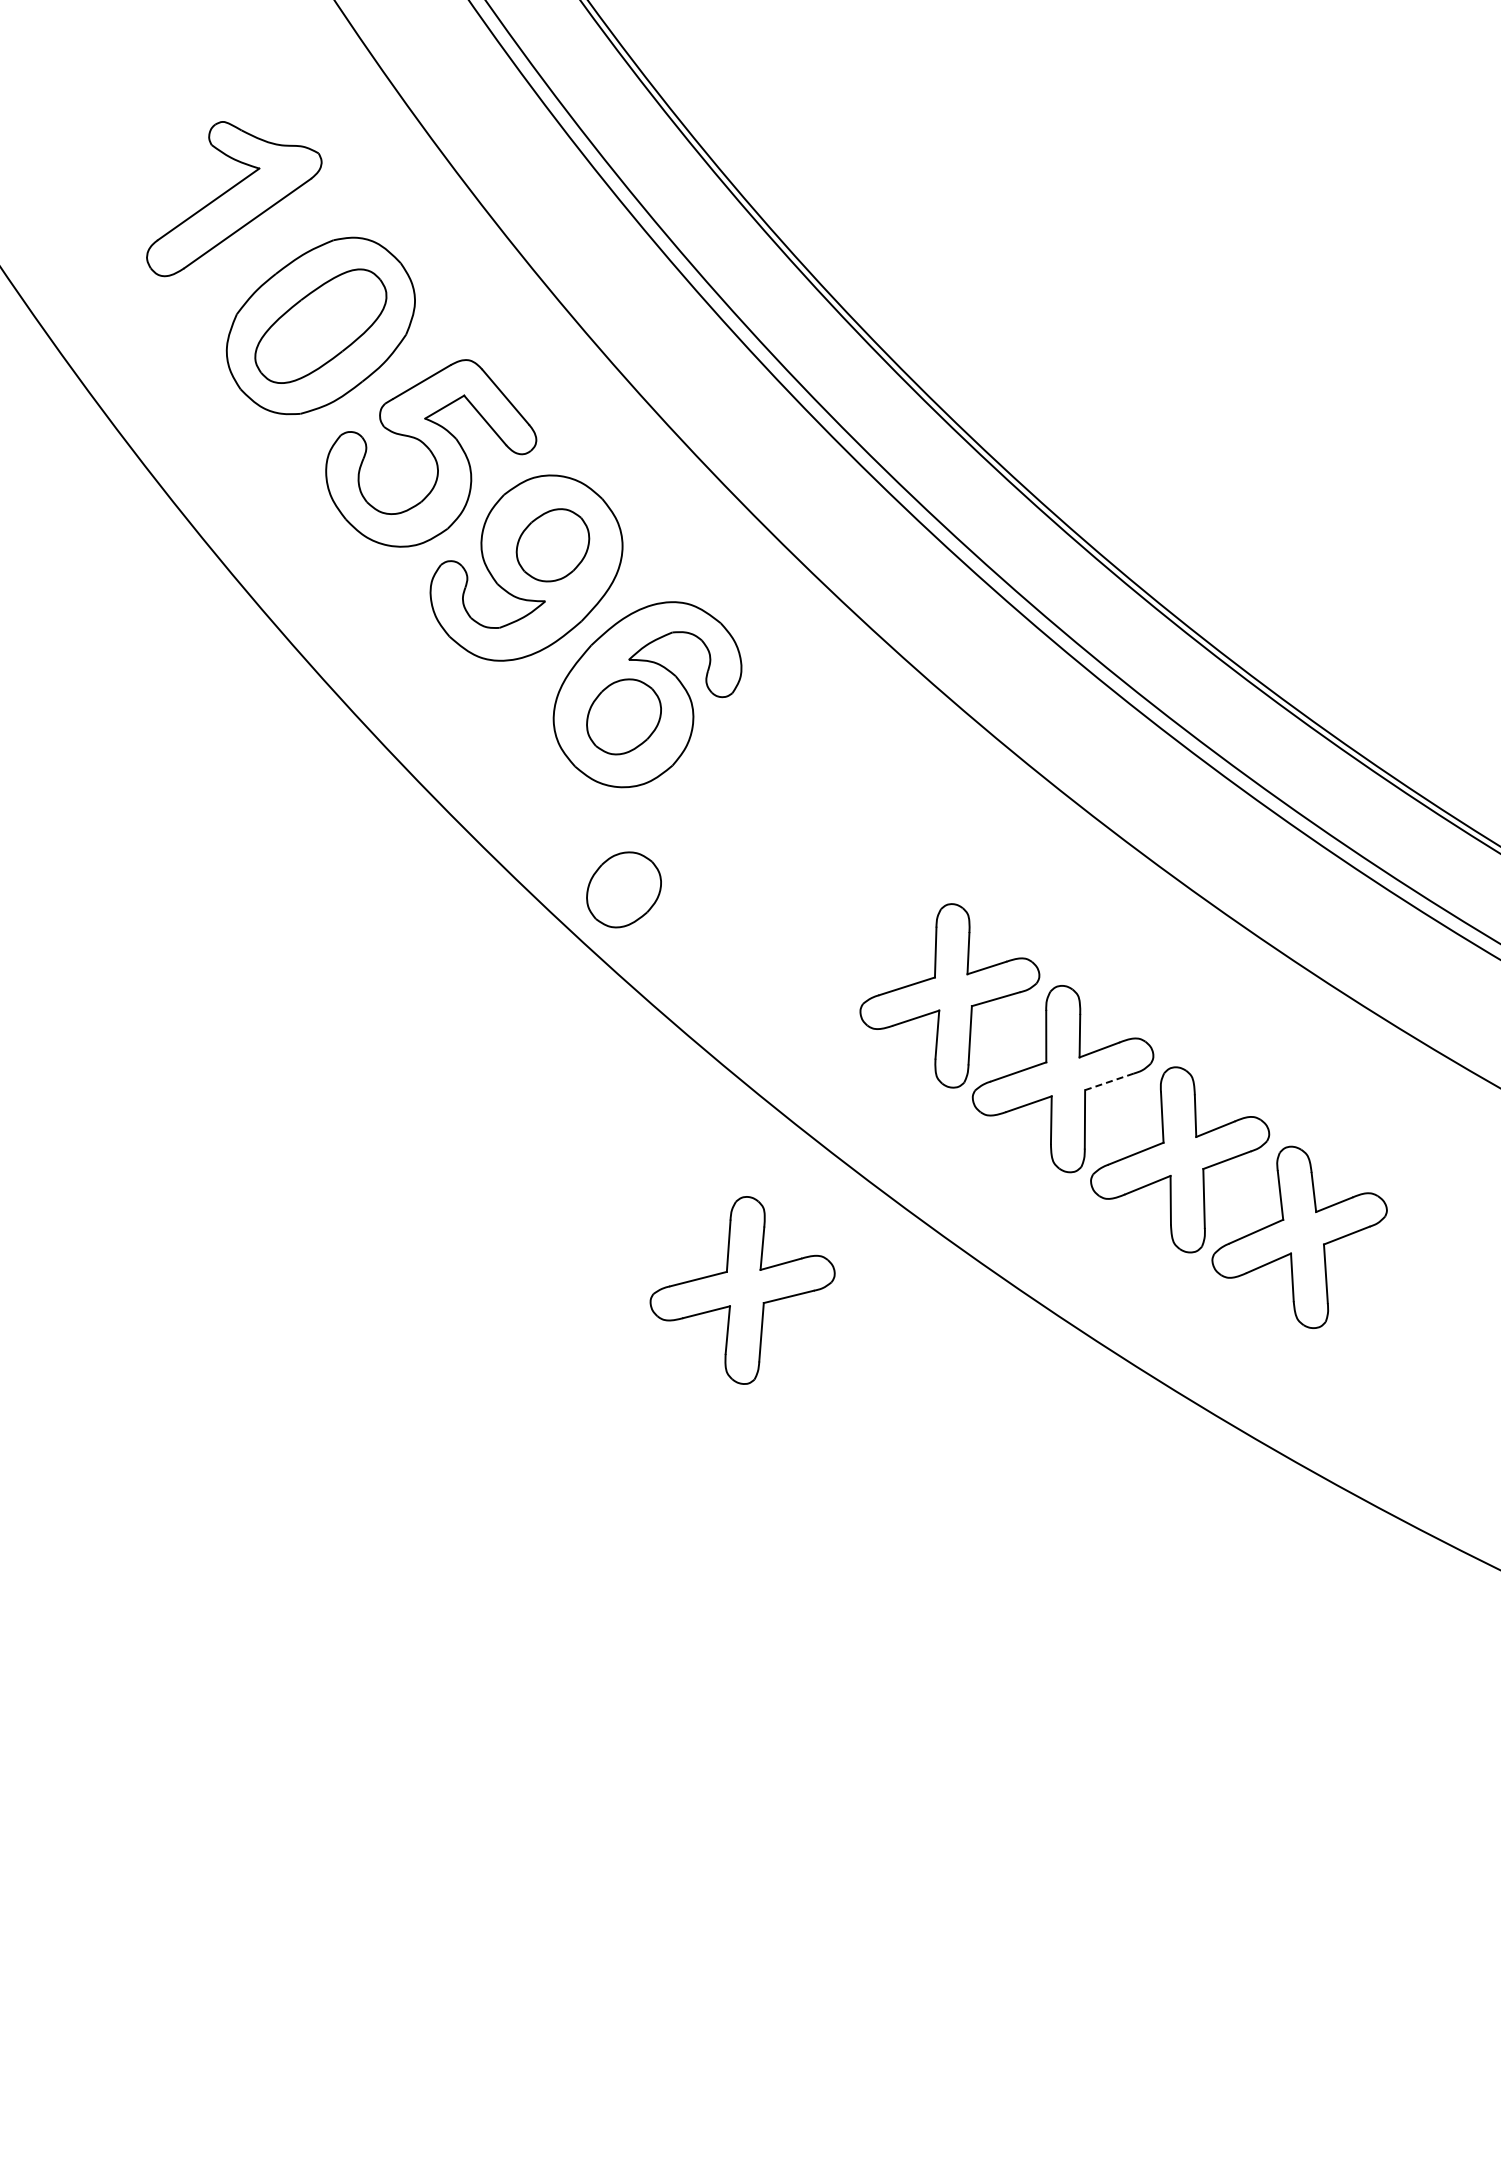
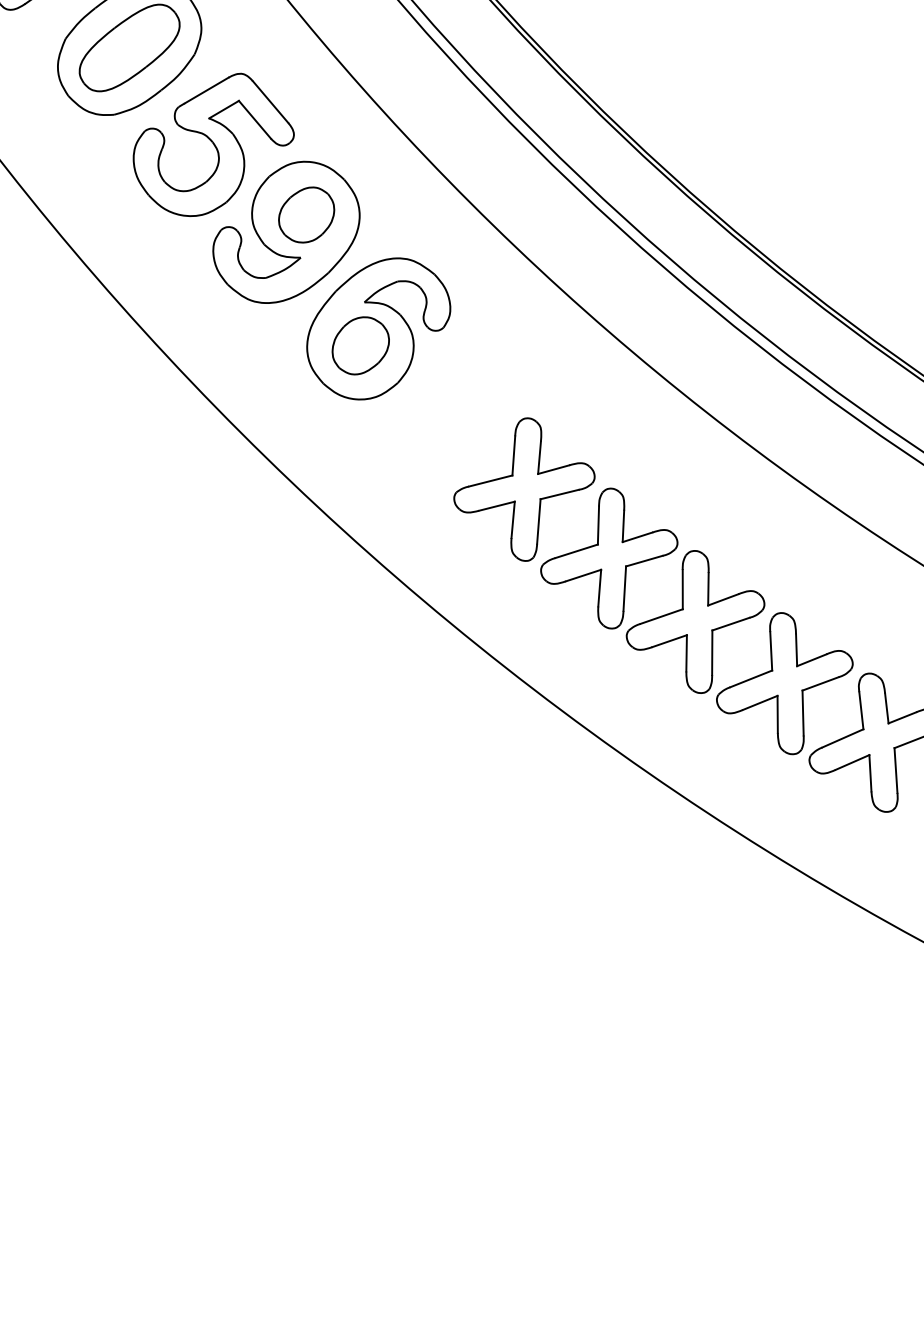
part: (623, 889) -> (360, 477), removed
line: (1109, 1081) -> (730, 623), dashed -> solid
part: (742, 1290) -> (524, 489), moved

